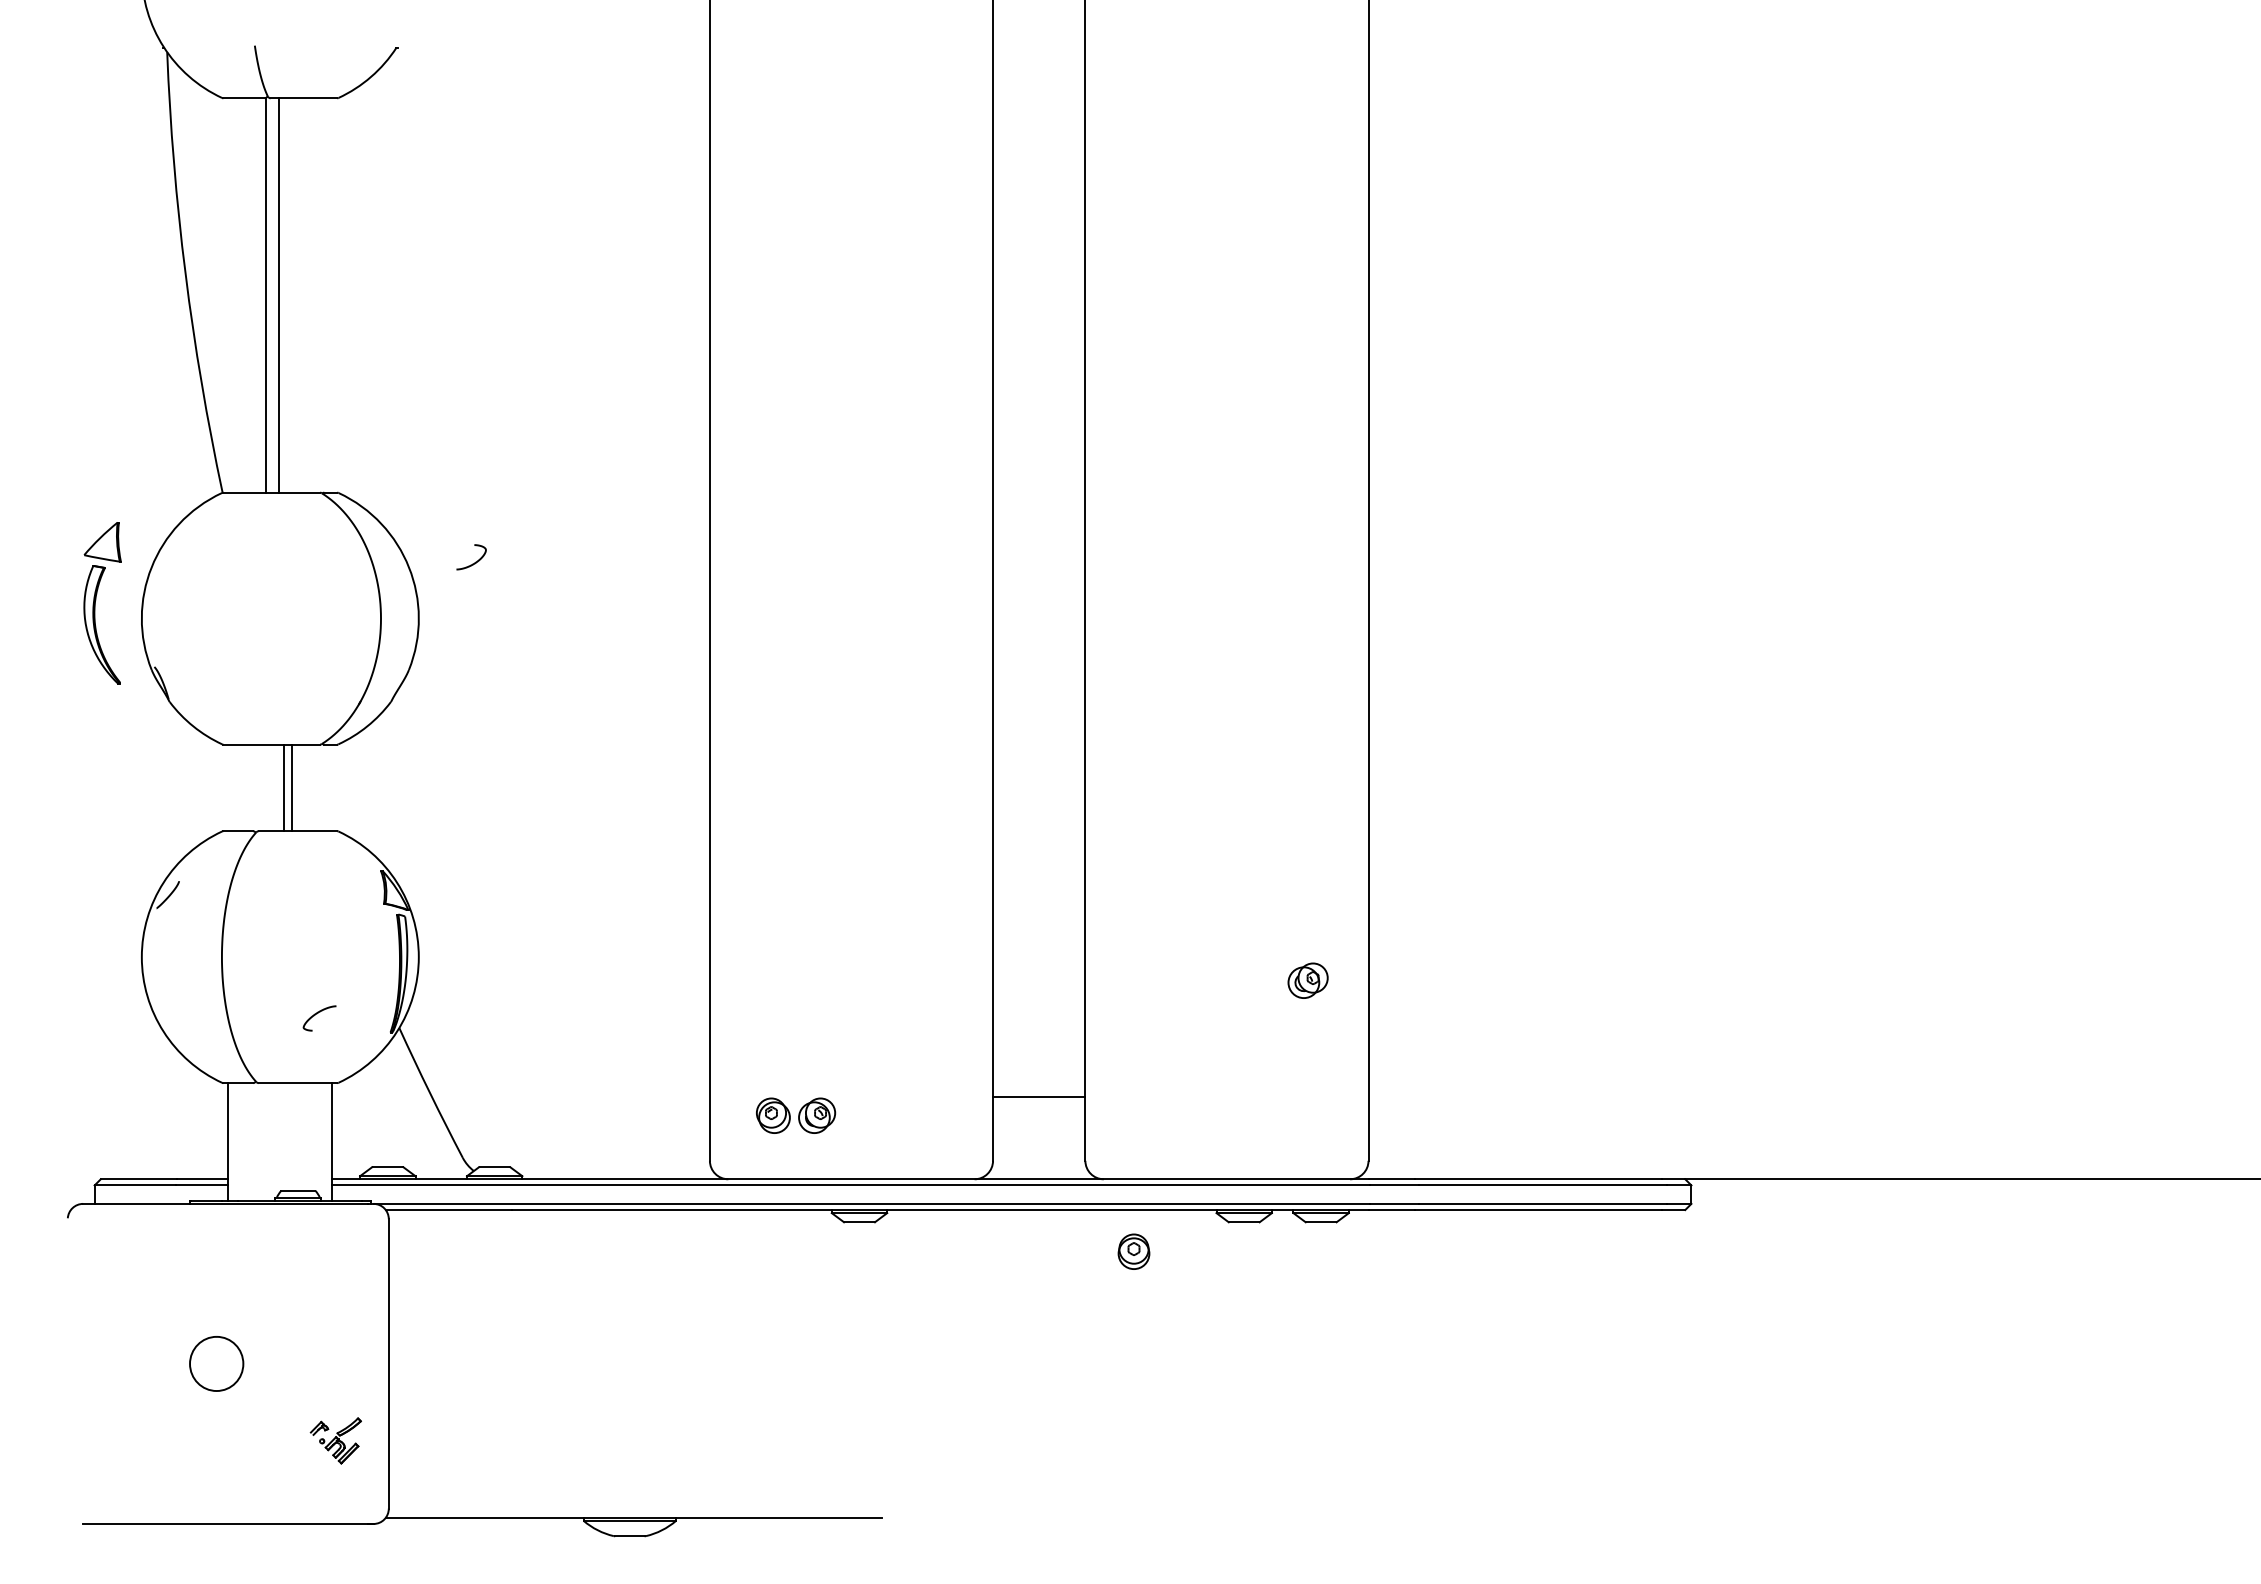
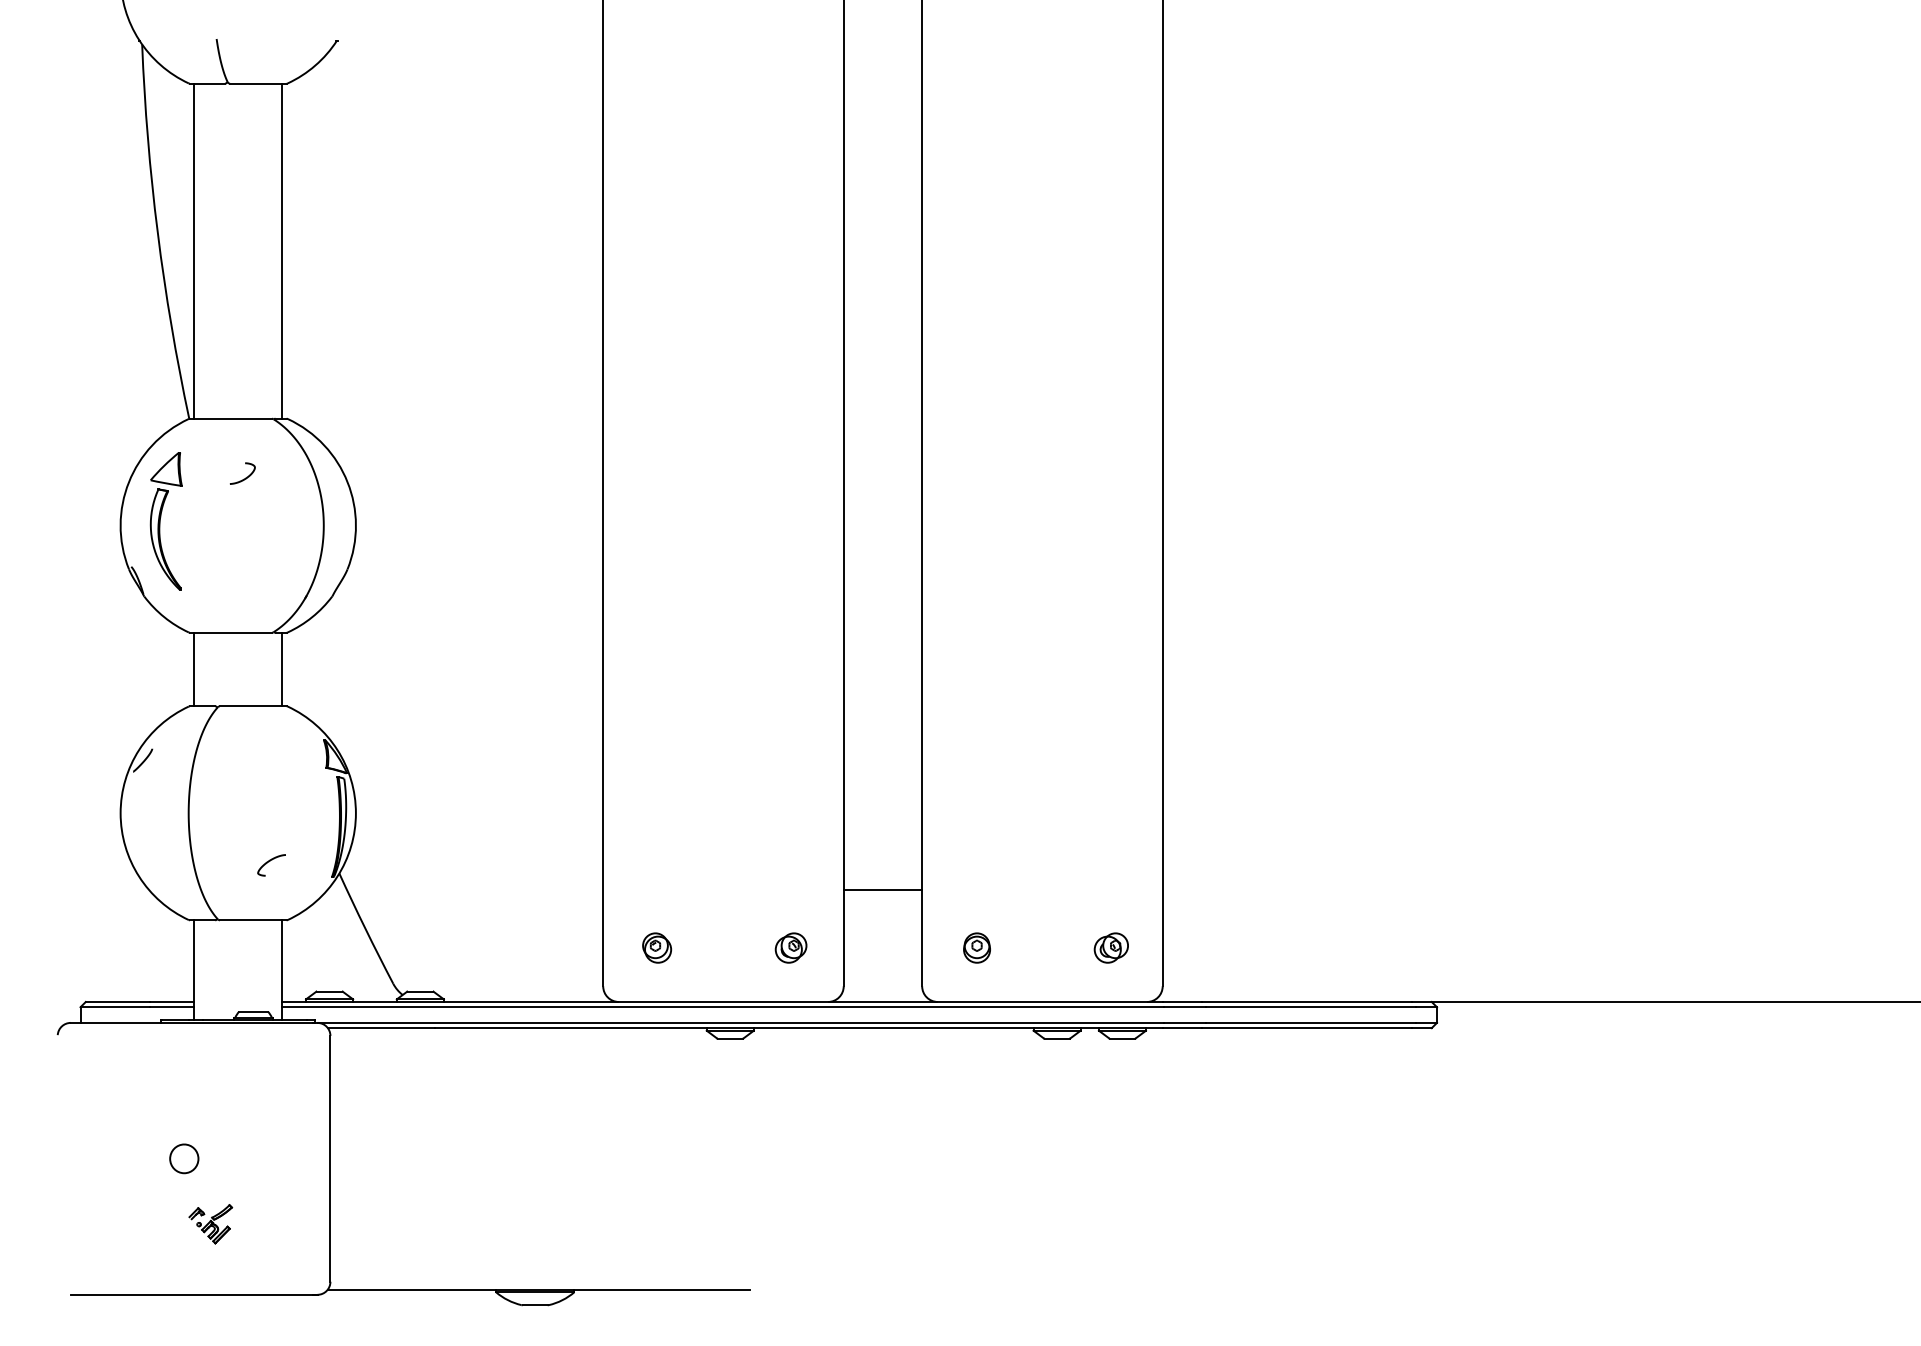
line: (266, 295) -> (282, 251), moved
line: (279, 295) -> (194, 251), moved
curve: (475, 561) -> (246, 477), moved
part: (96, 600) -> (161, 518), moved
line: (284, 787) -> (282, 669), moved
line: (292, 787) -> (194, 669), moved
part: (1307, 980) -> (1110, 947), moved
line: (1039, 1096) -> (883, 889), moved
part: (817, 1115) -> (791, 947), moved
part: (1133, 1251) -> (976, 947), moved
part: (216, 1363) -> (184, 1158), size x0.62
part: (335, 1440) -> (210, 1223), moved

